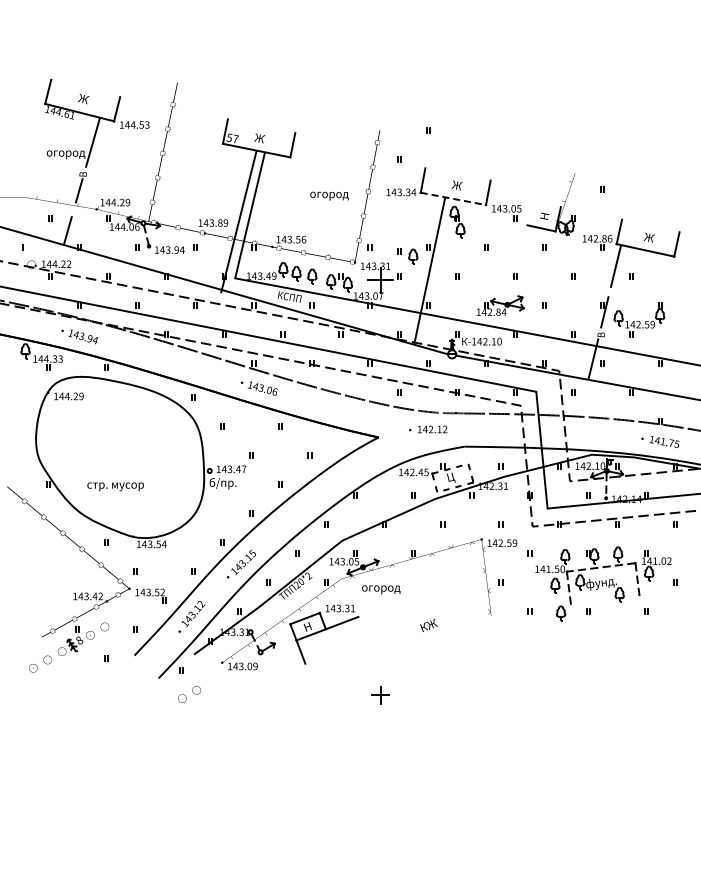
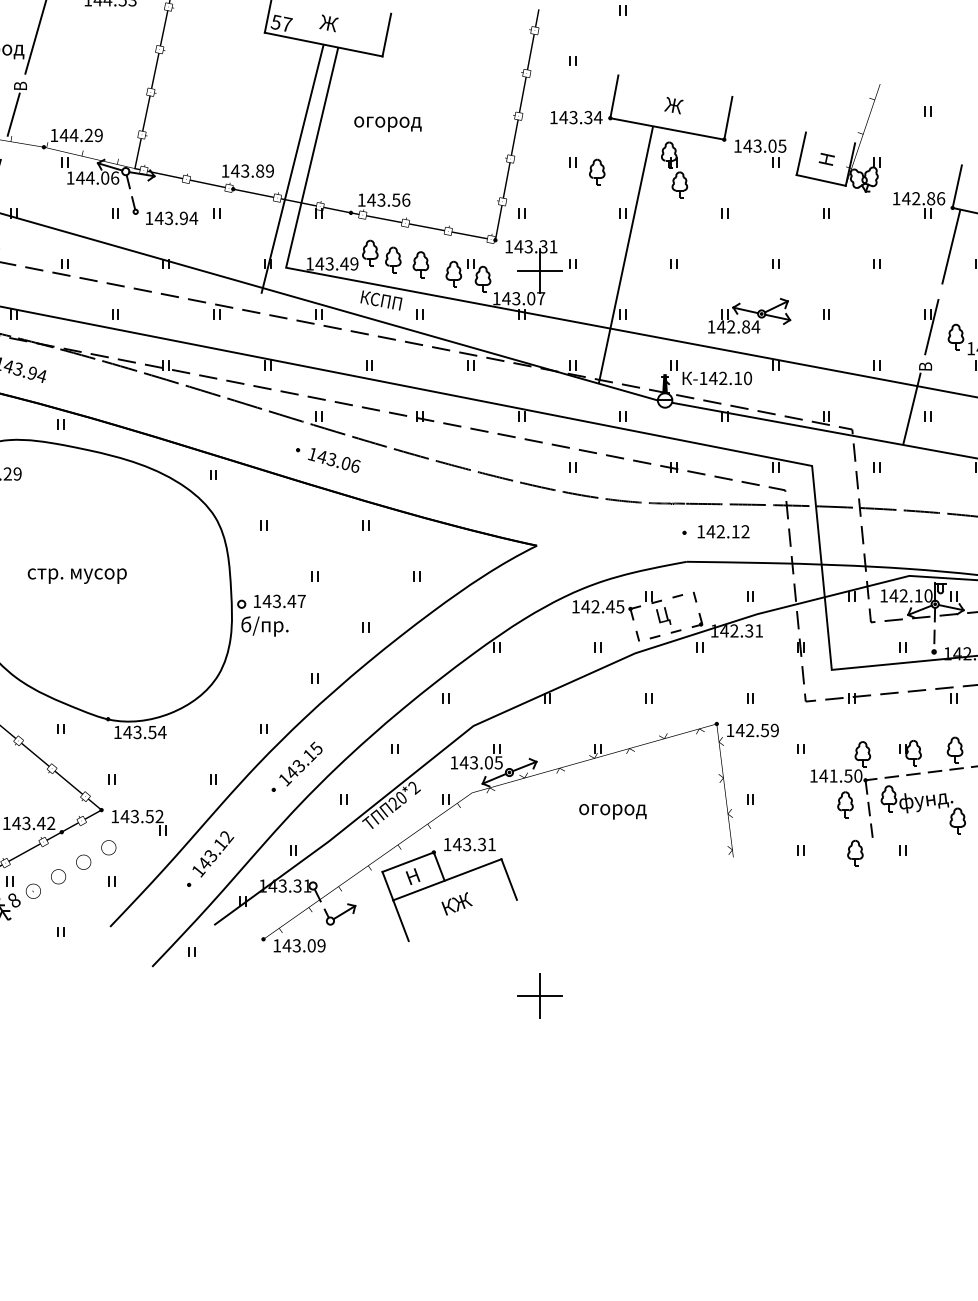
text: (329, 195) -> (387, 123), moved
line: (453, 199) -> (667, 129), dashed -> solid
line: (529, 212) -> (800, 152), added
part: (407, 256) -> (587, 171), moved
text: (428, 429) -> (716, 531), moved
text: (115, 486) -> (77, 575), moved
text: (381, 589) -> (613, 811), moved
text: (428, 624) -> (456, 902), moved
line: (362, 628) -> (508, 879), added
part: (189, 694) -> (96, 855), moved
part: (380, 695) -> (539, 996), size x1.43

